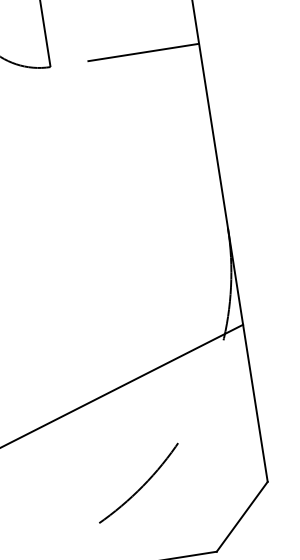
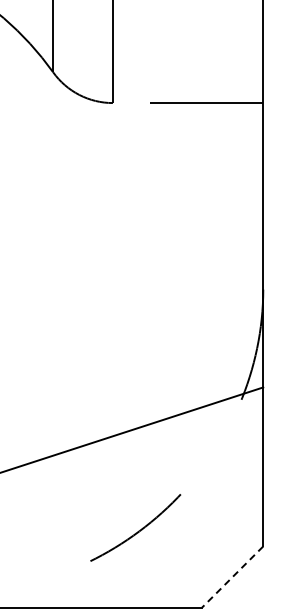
line: (242, 517) -> (232, 577), solid -> dashed

